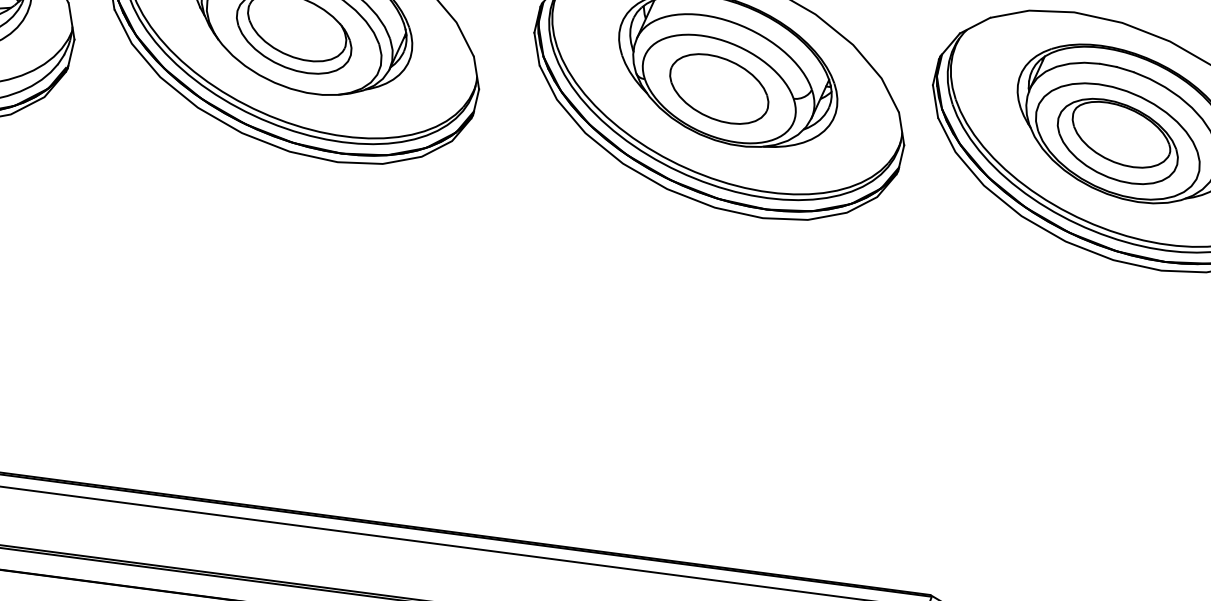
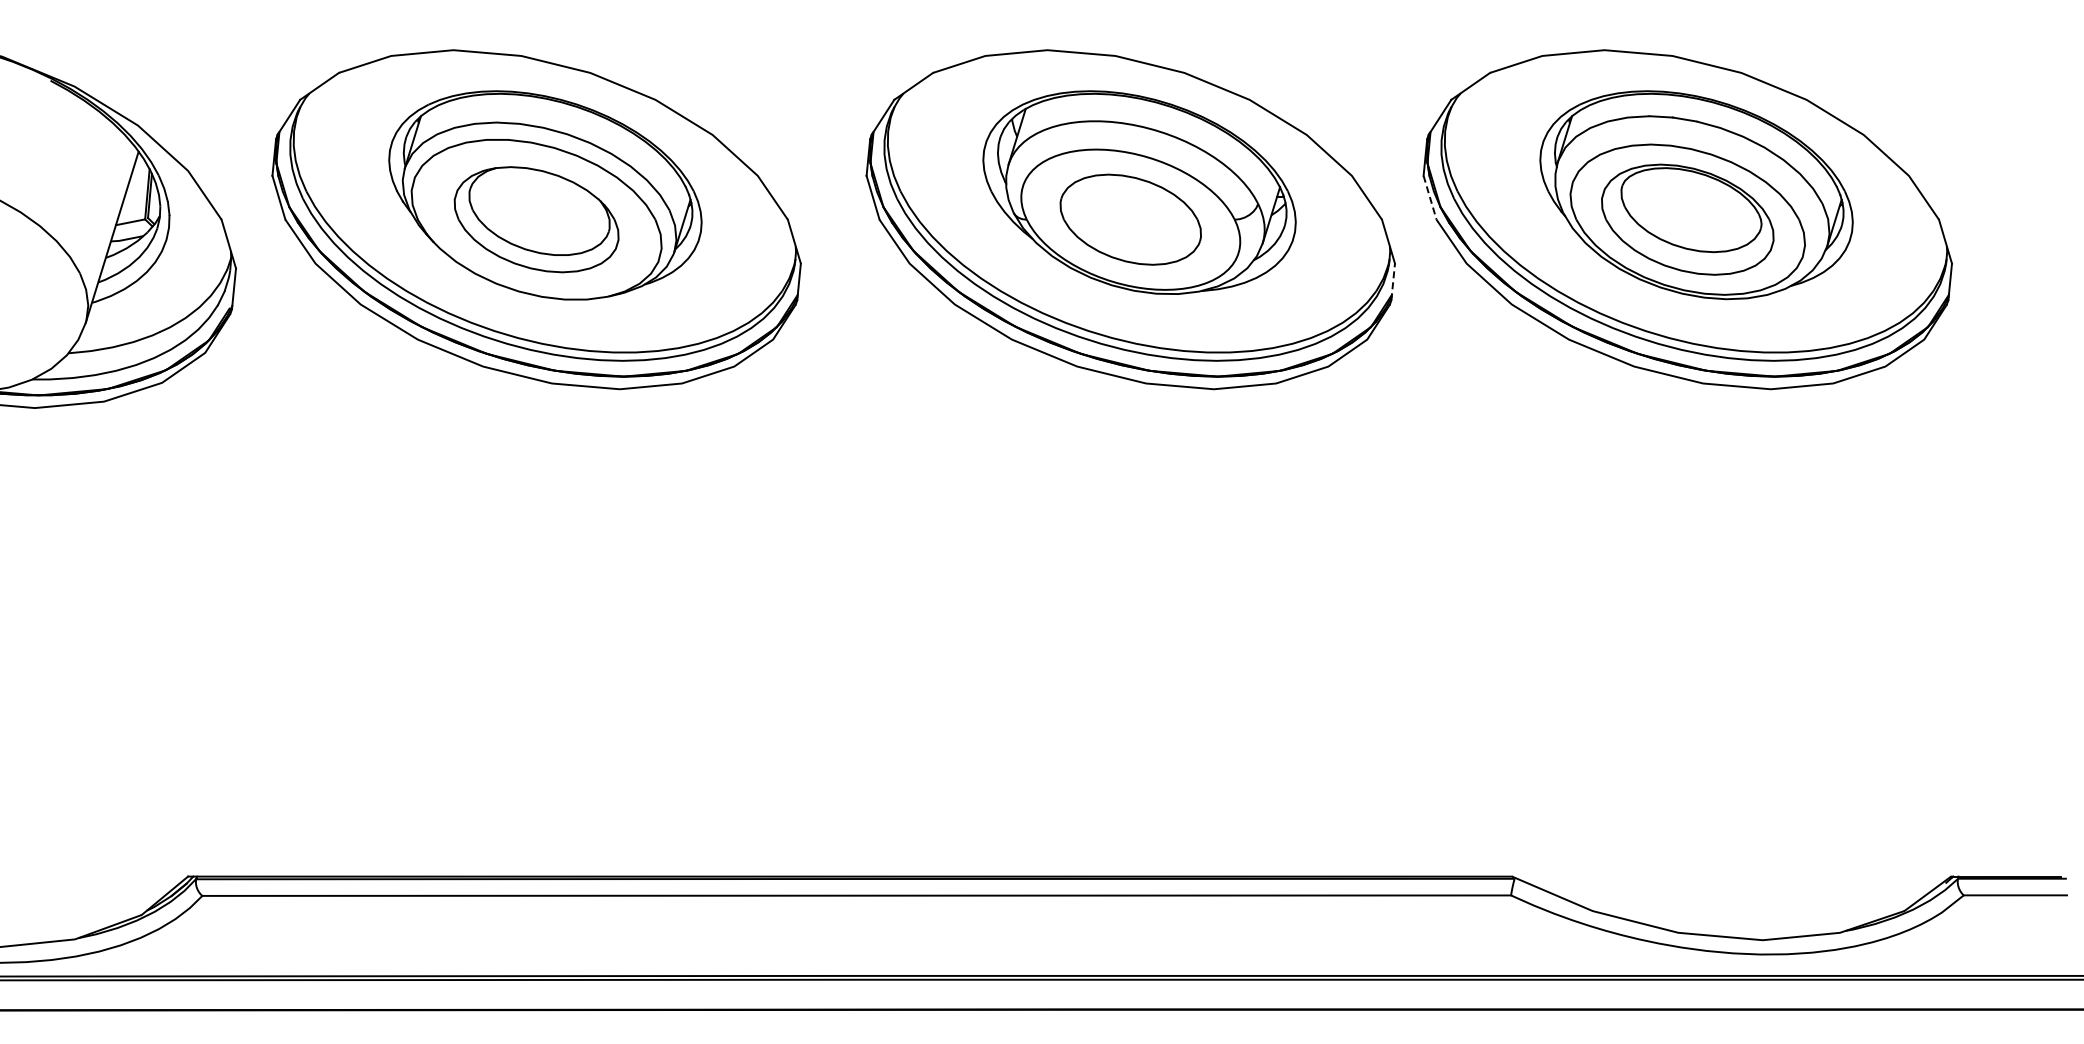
line: (935, 101) -> (1430, 197), solid -> dashed
line: (901, 157) -> (1393, 281), solid -> dashed

